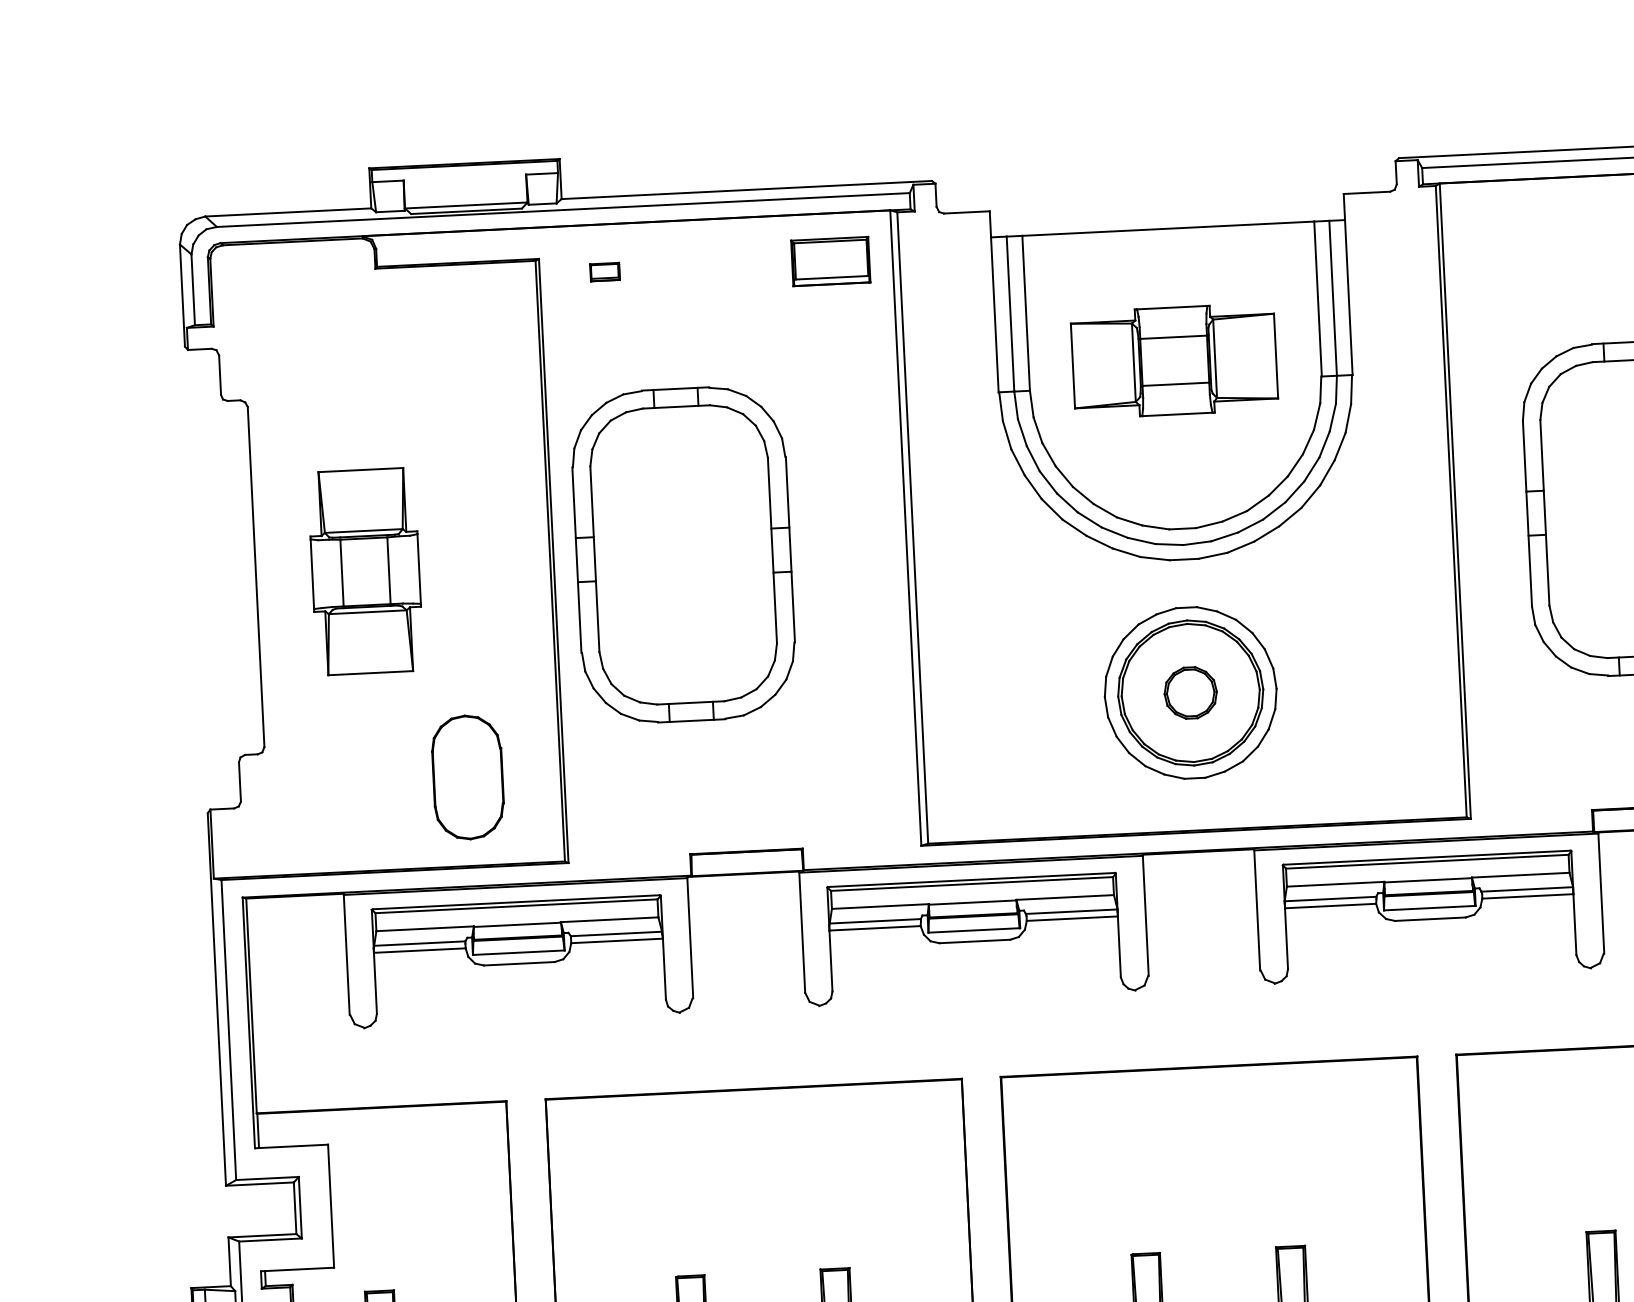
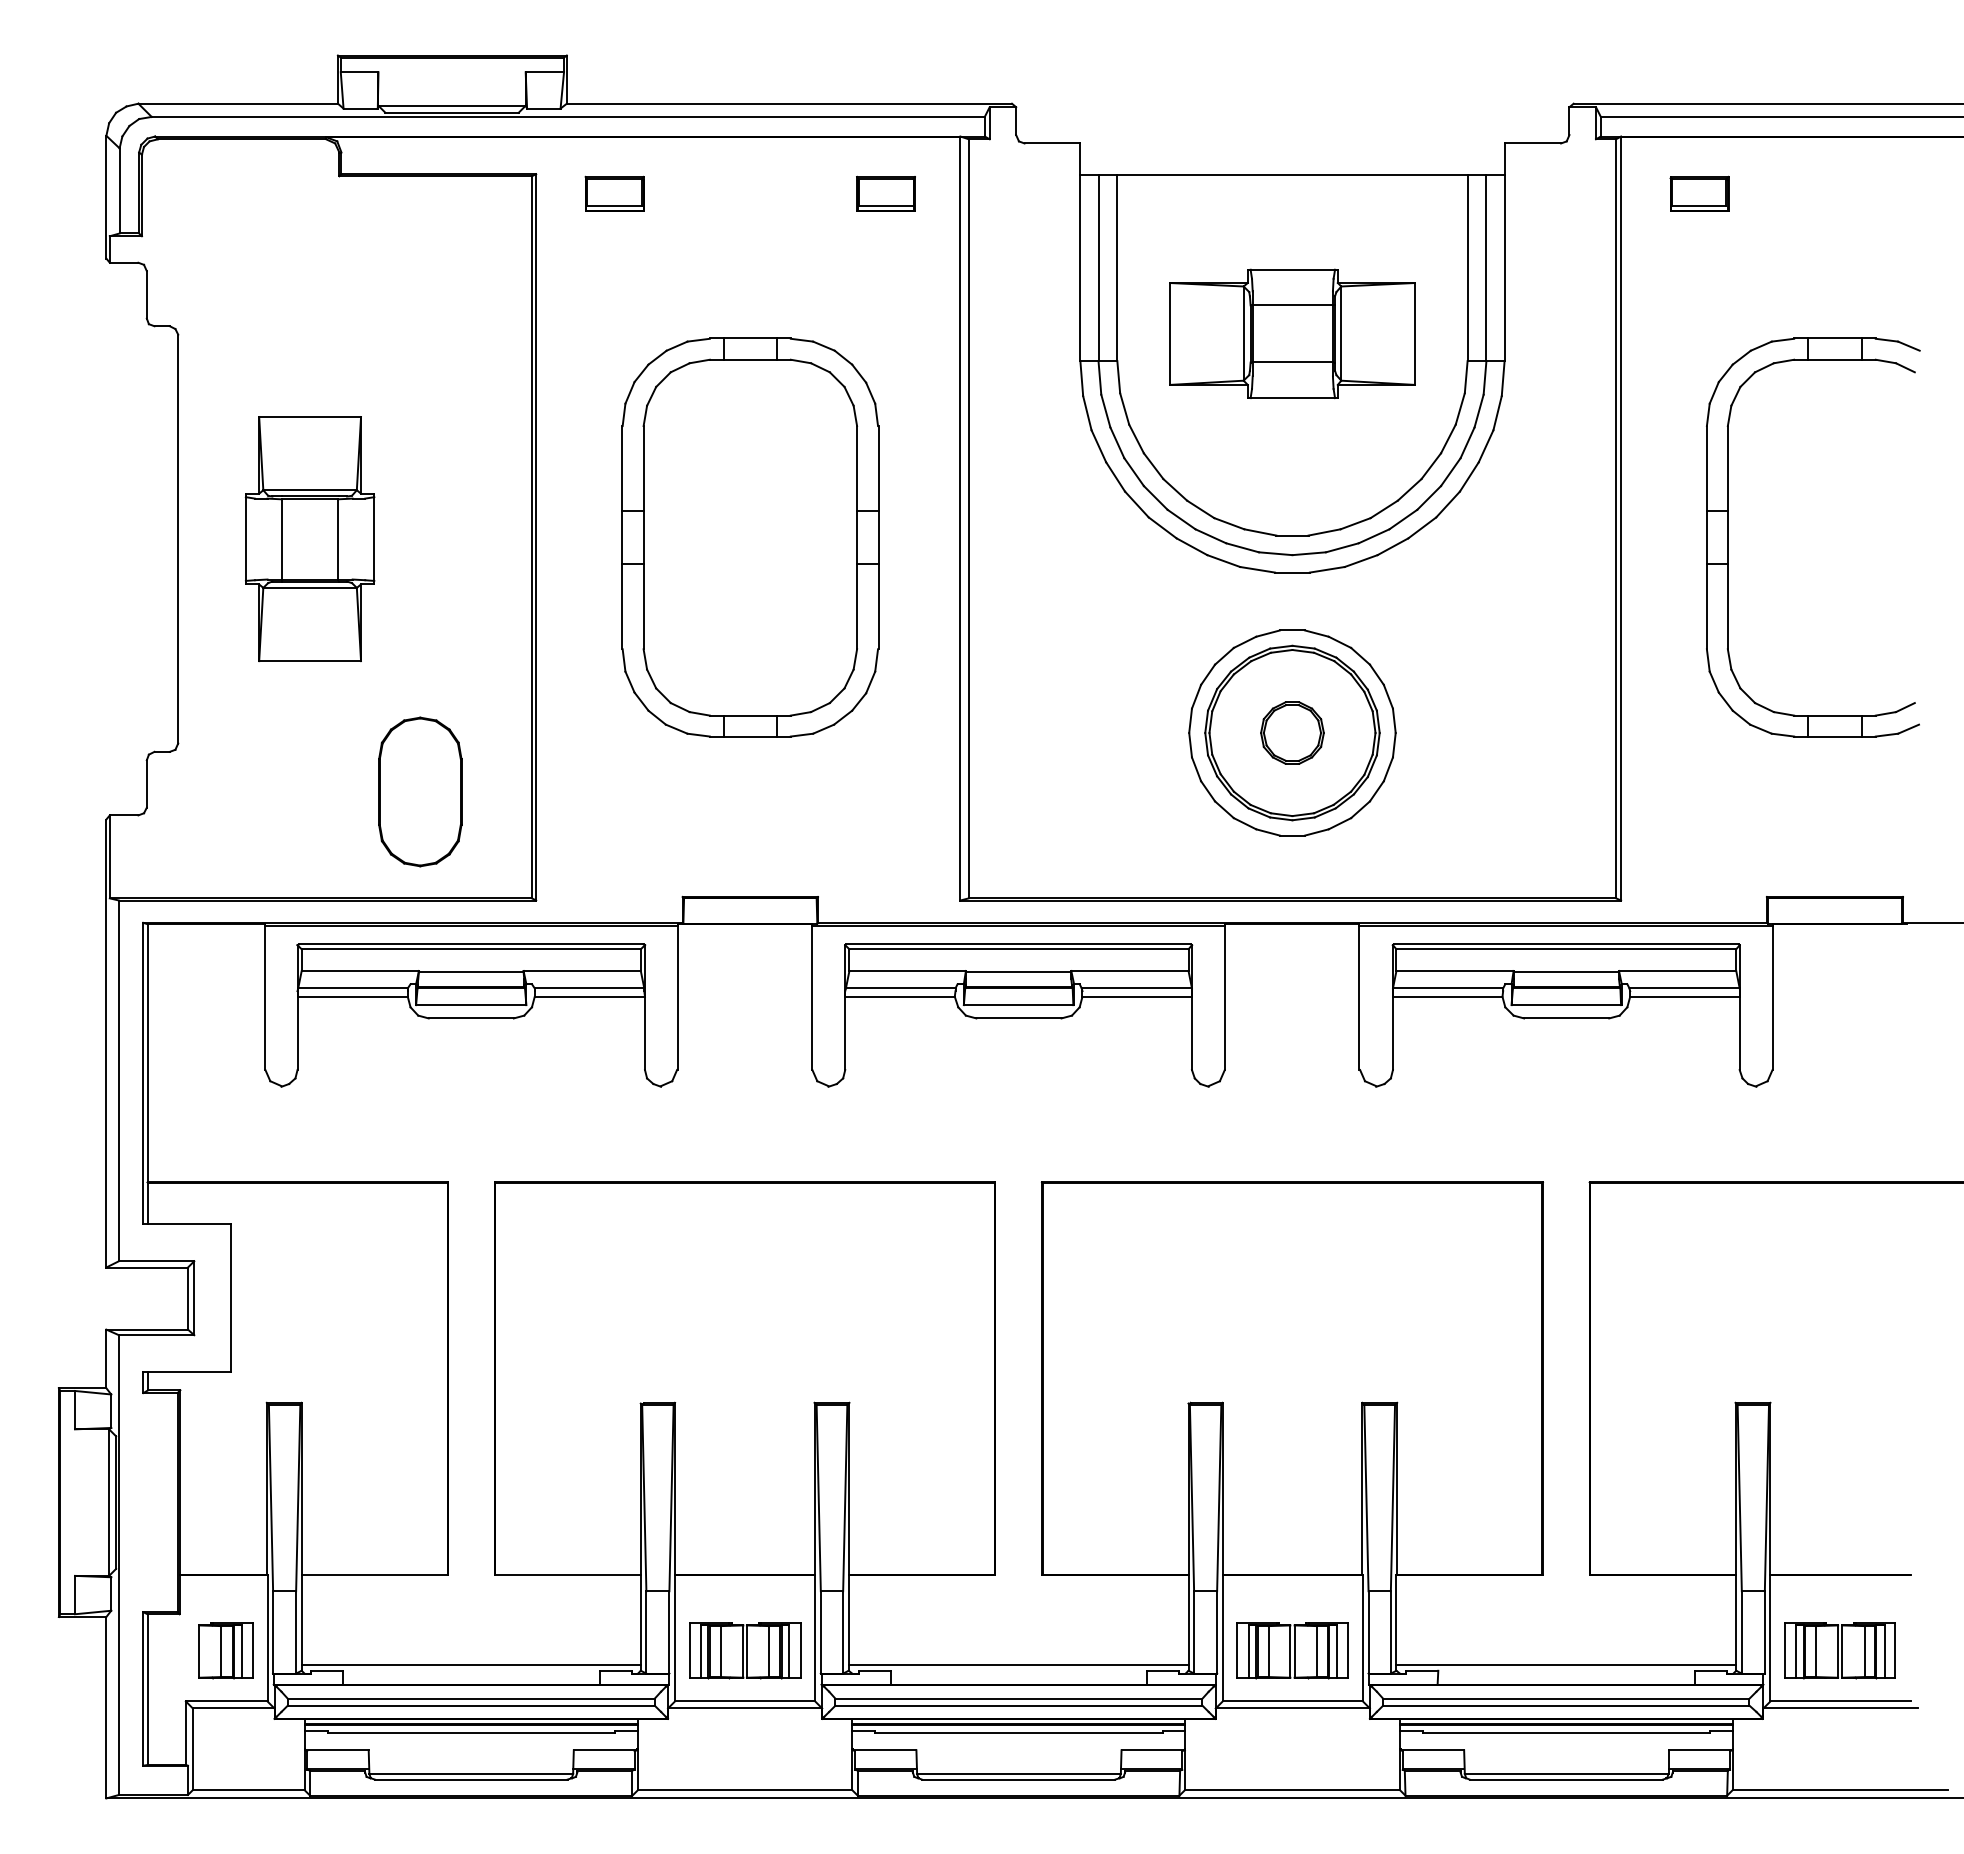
part: (1507, 227) -> (1699, 193), added
part: (830, 260) -> (885, 193), size x0.62
part: (604, 271) -> (614, 193), size x1.67
part: (683, 554) -> (750, 537), moved

